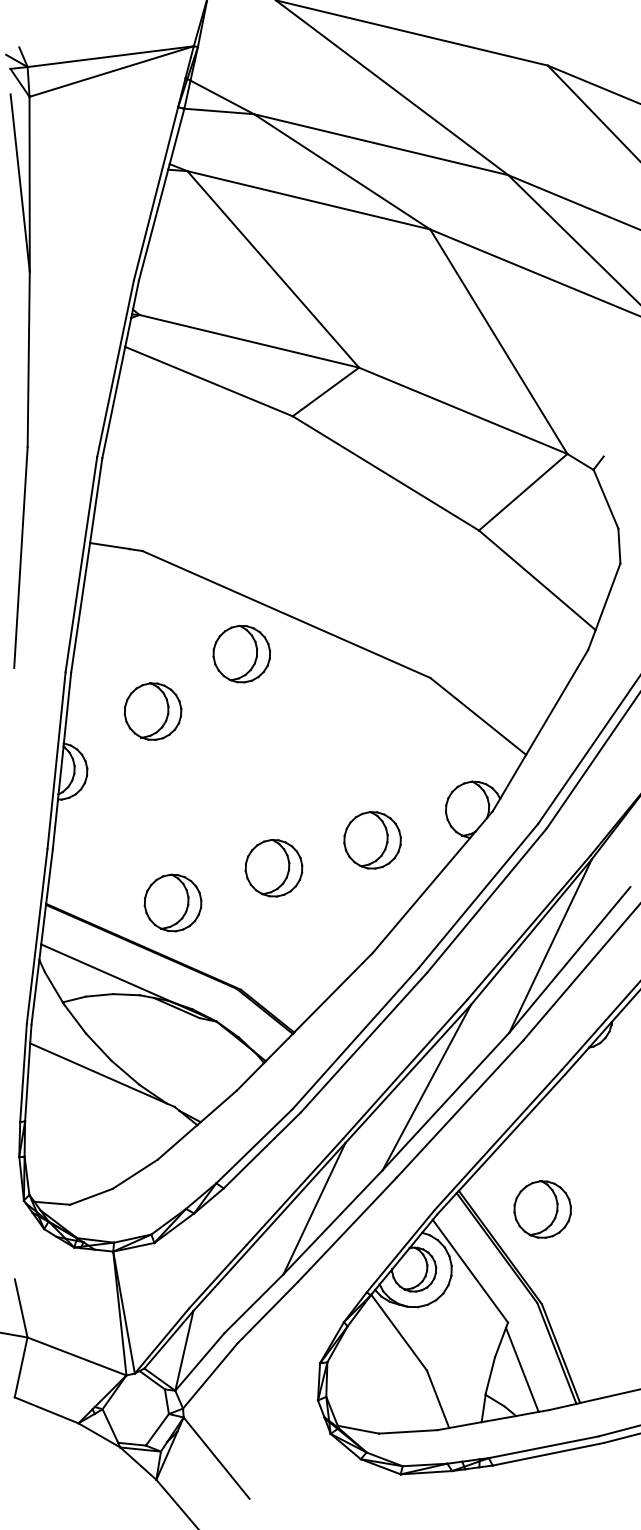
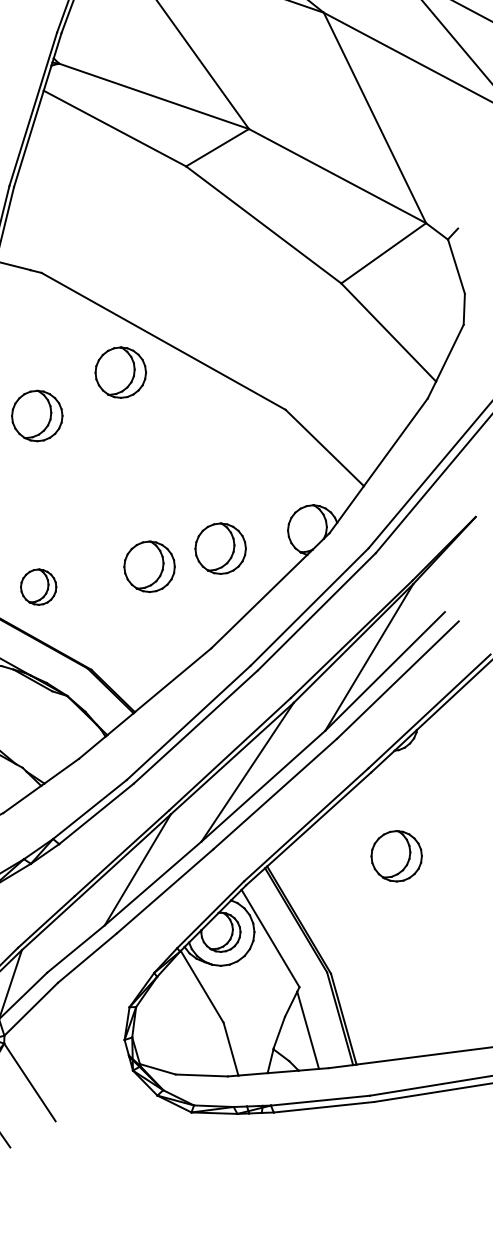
part: (273, 868) -> (149, 566), moved
part: (172, 902) -> (38, 586), size x0.7
part: (542, 1209) -> (396, 856), moved

